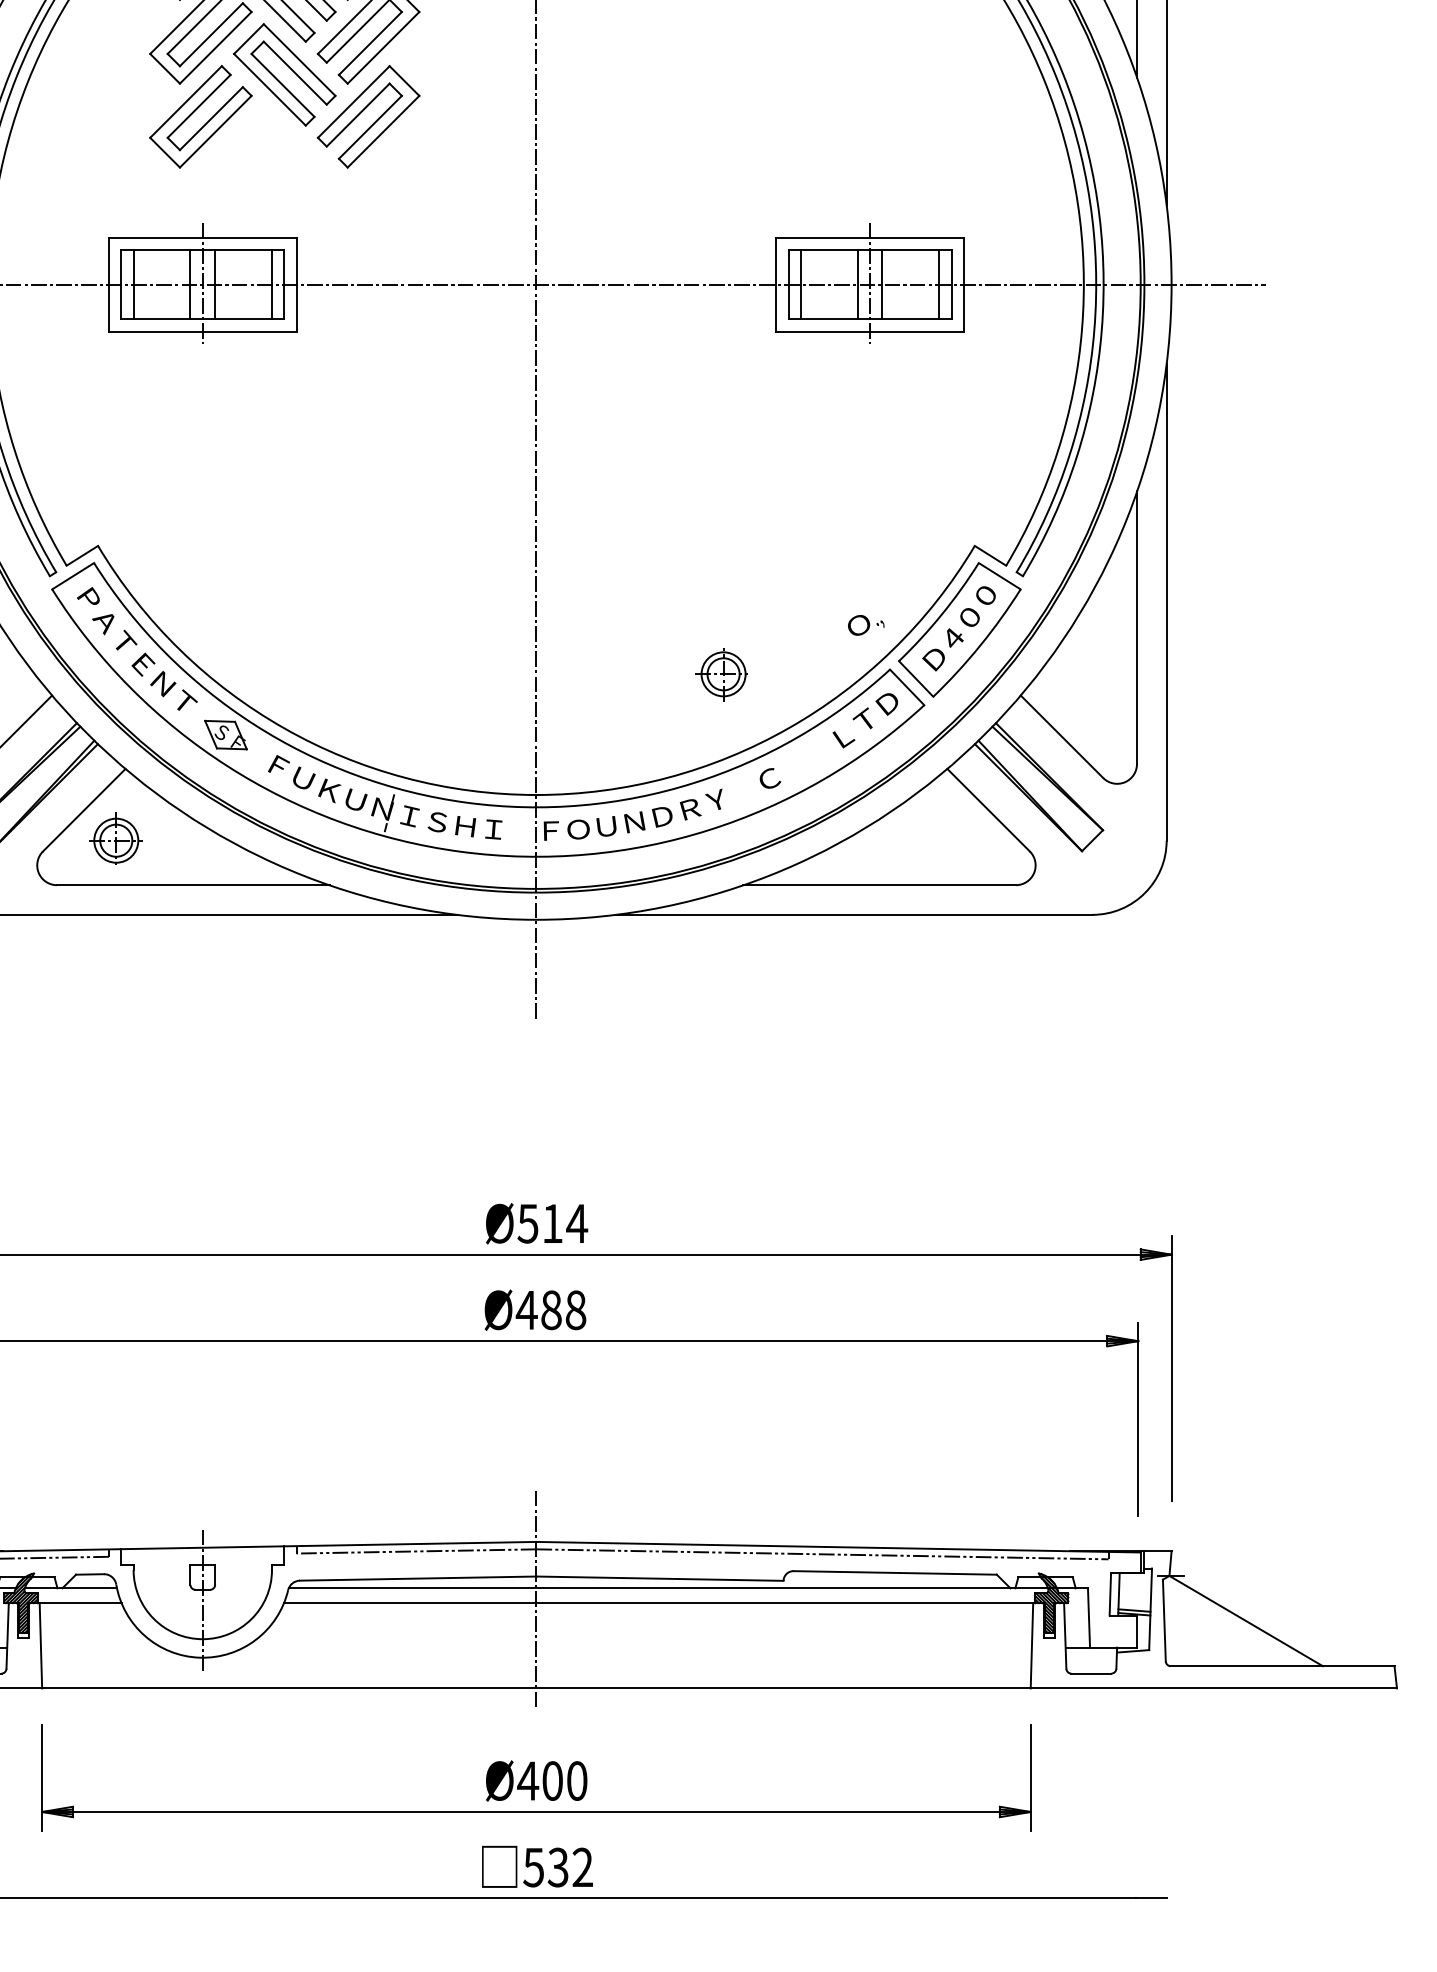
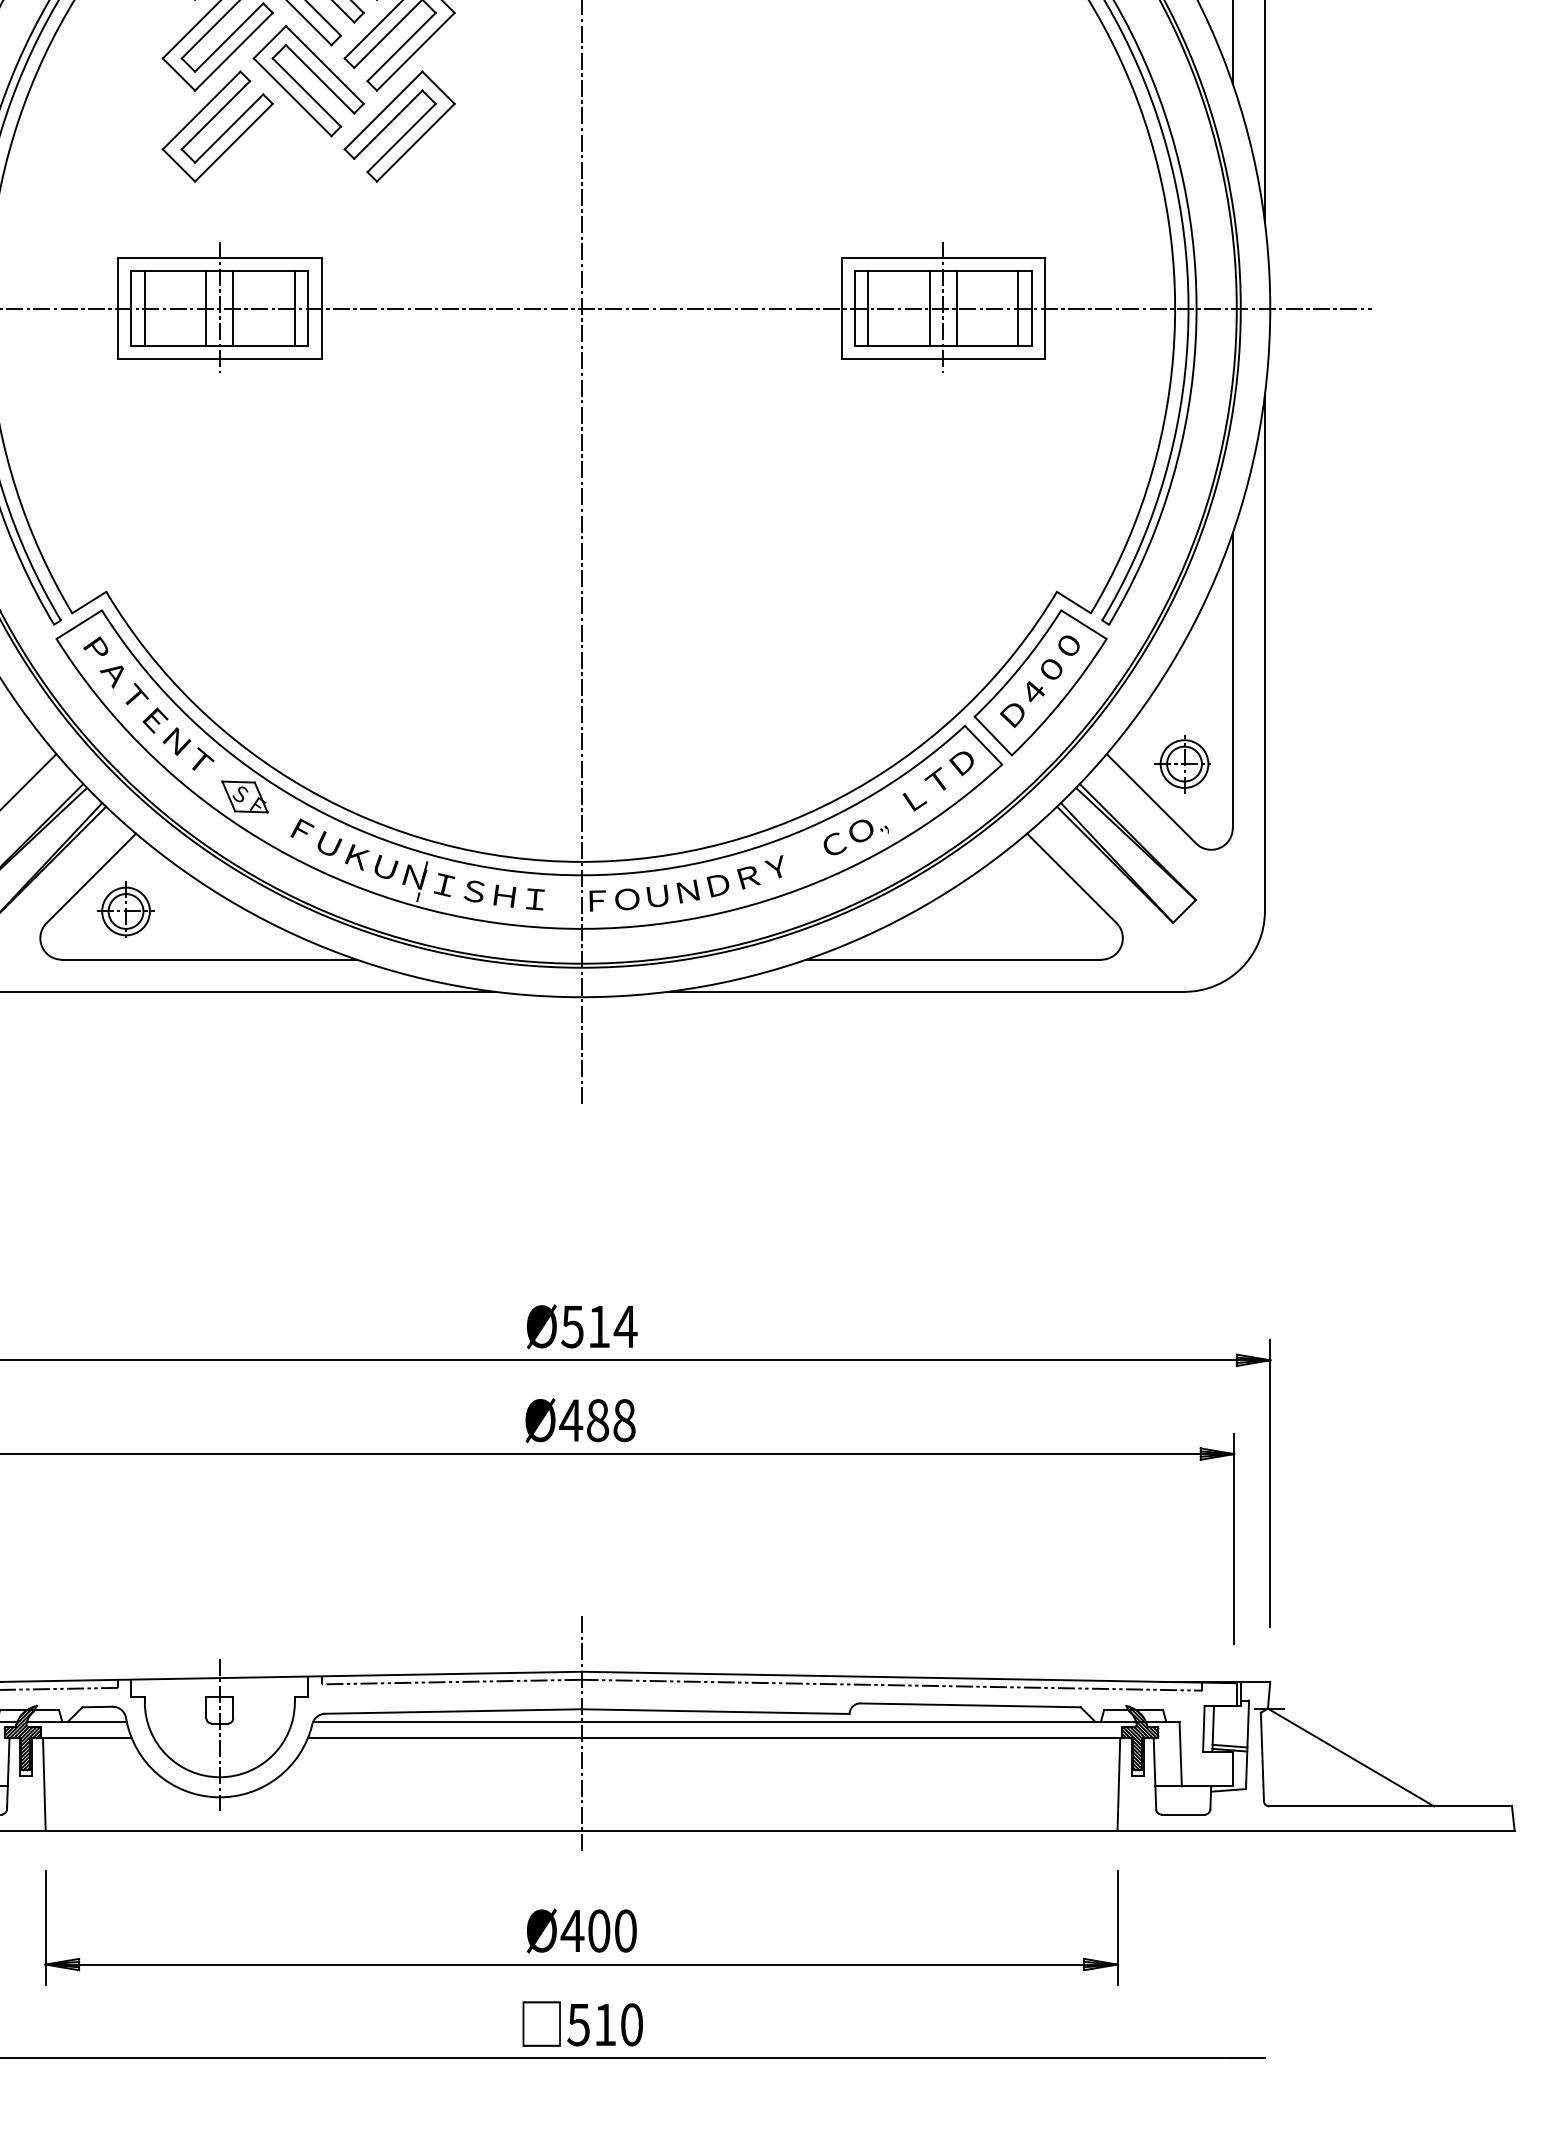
text: (865, 624) -> (868, 830), moved
part: (721, 674) -> (1182, 764), moved
text: (569, 1867) -> (617, 2024), 532 -> 510

